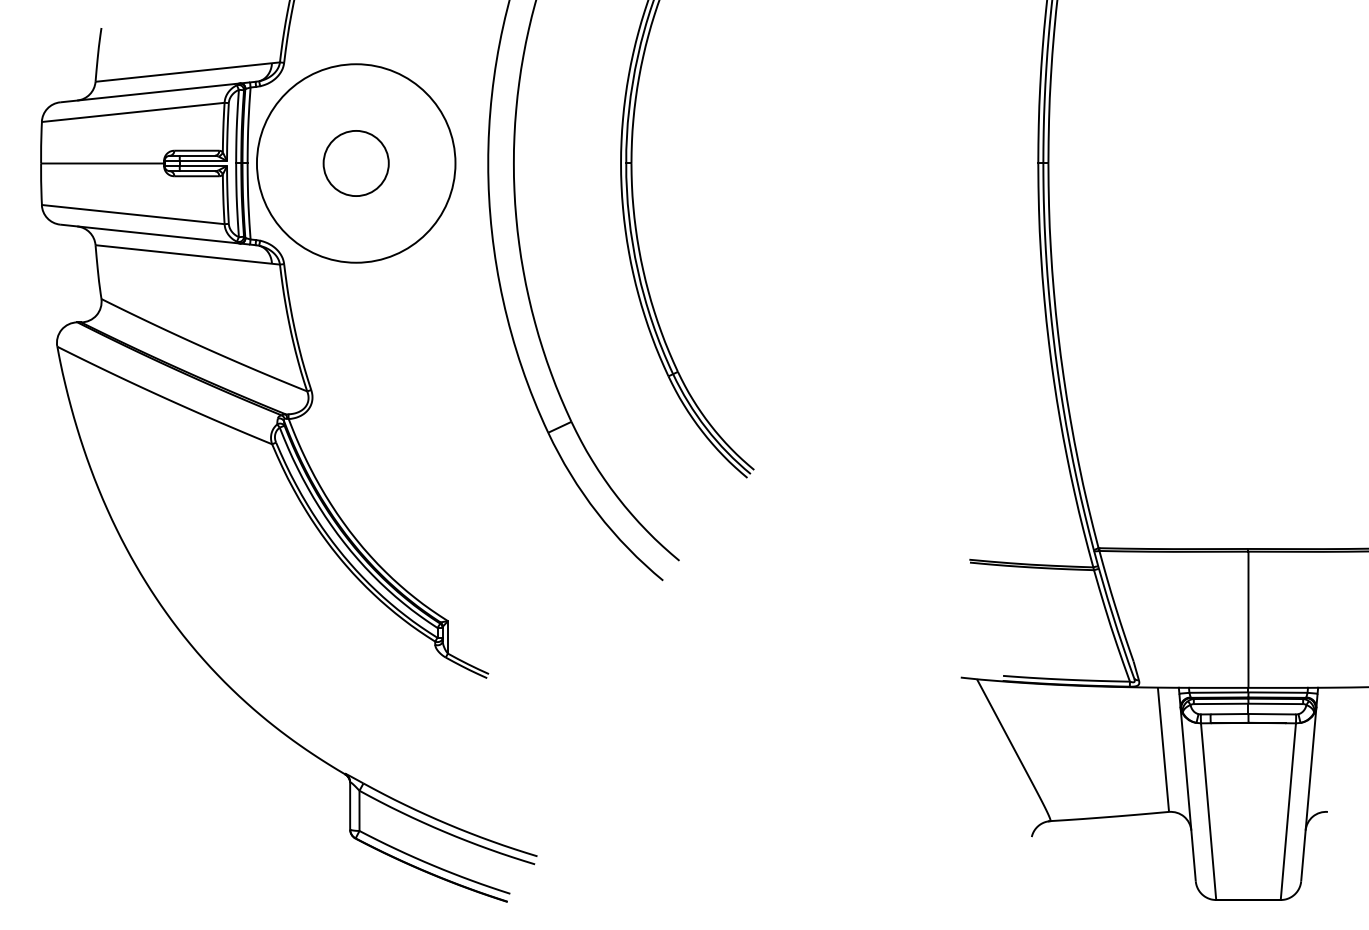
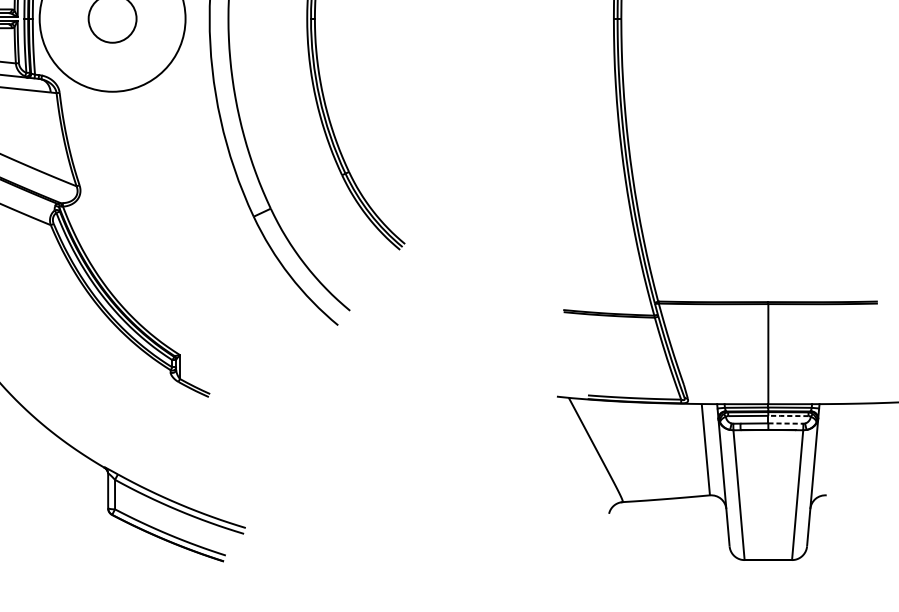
line: (1275, 703) -> (788, 415), solid -> dashed
line: (1271, 714) -> (785, 423), solid -> dashed

